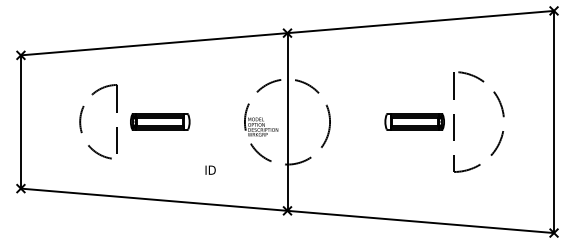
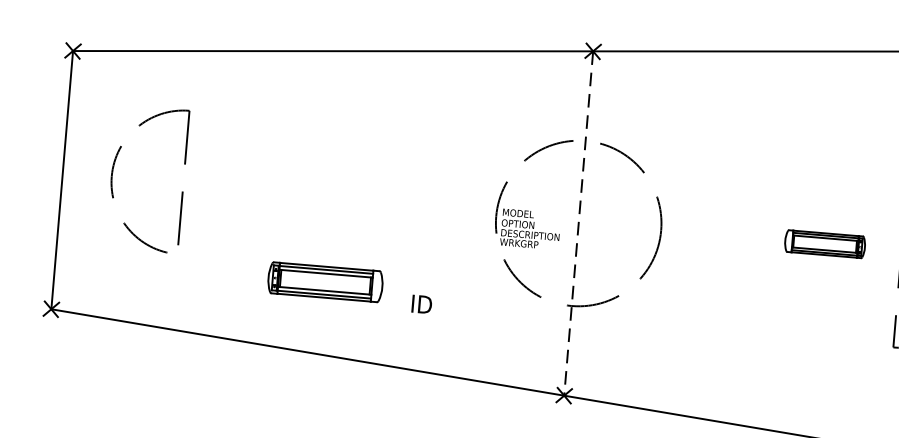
part: (81, 121) -> (114, 175), moved
part: (160, 121) -> (326, 281), moved
part: (414, 121) -> (824, 243), size x0.7
line: (287, 122) -> (578, 224), solid -> dashed

